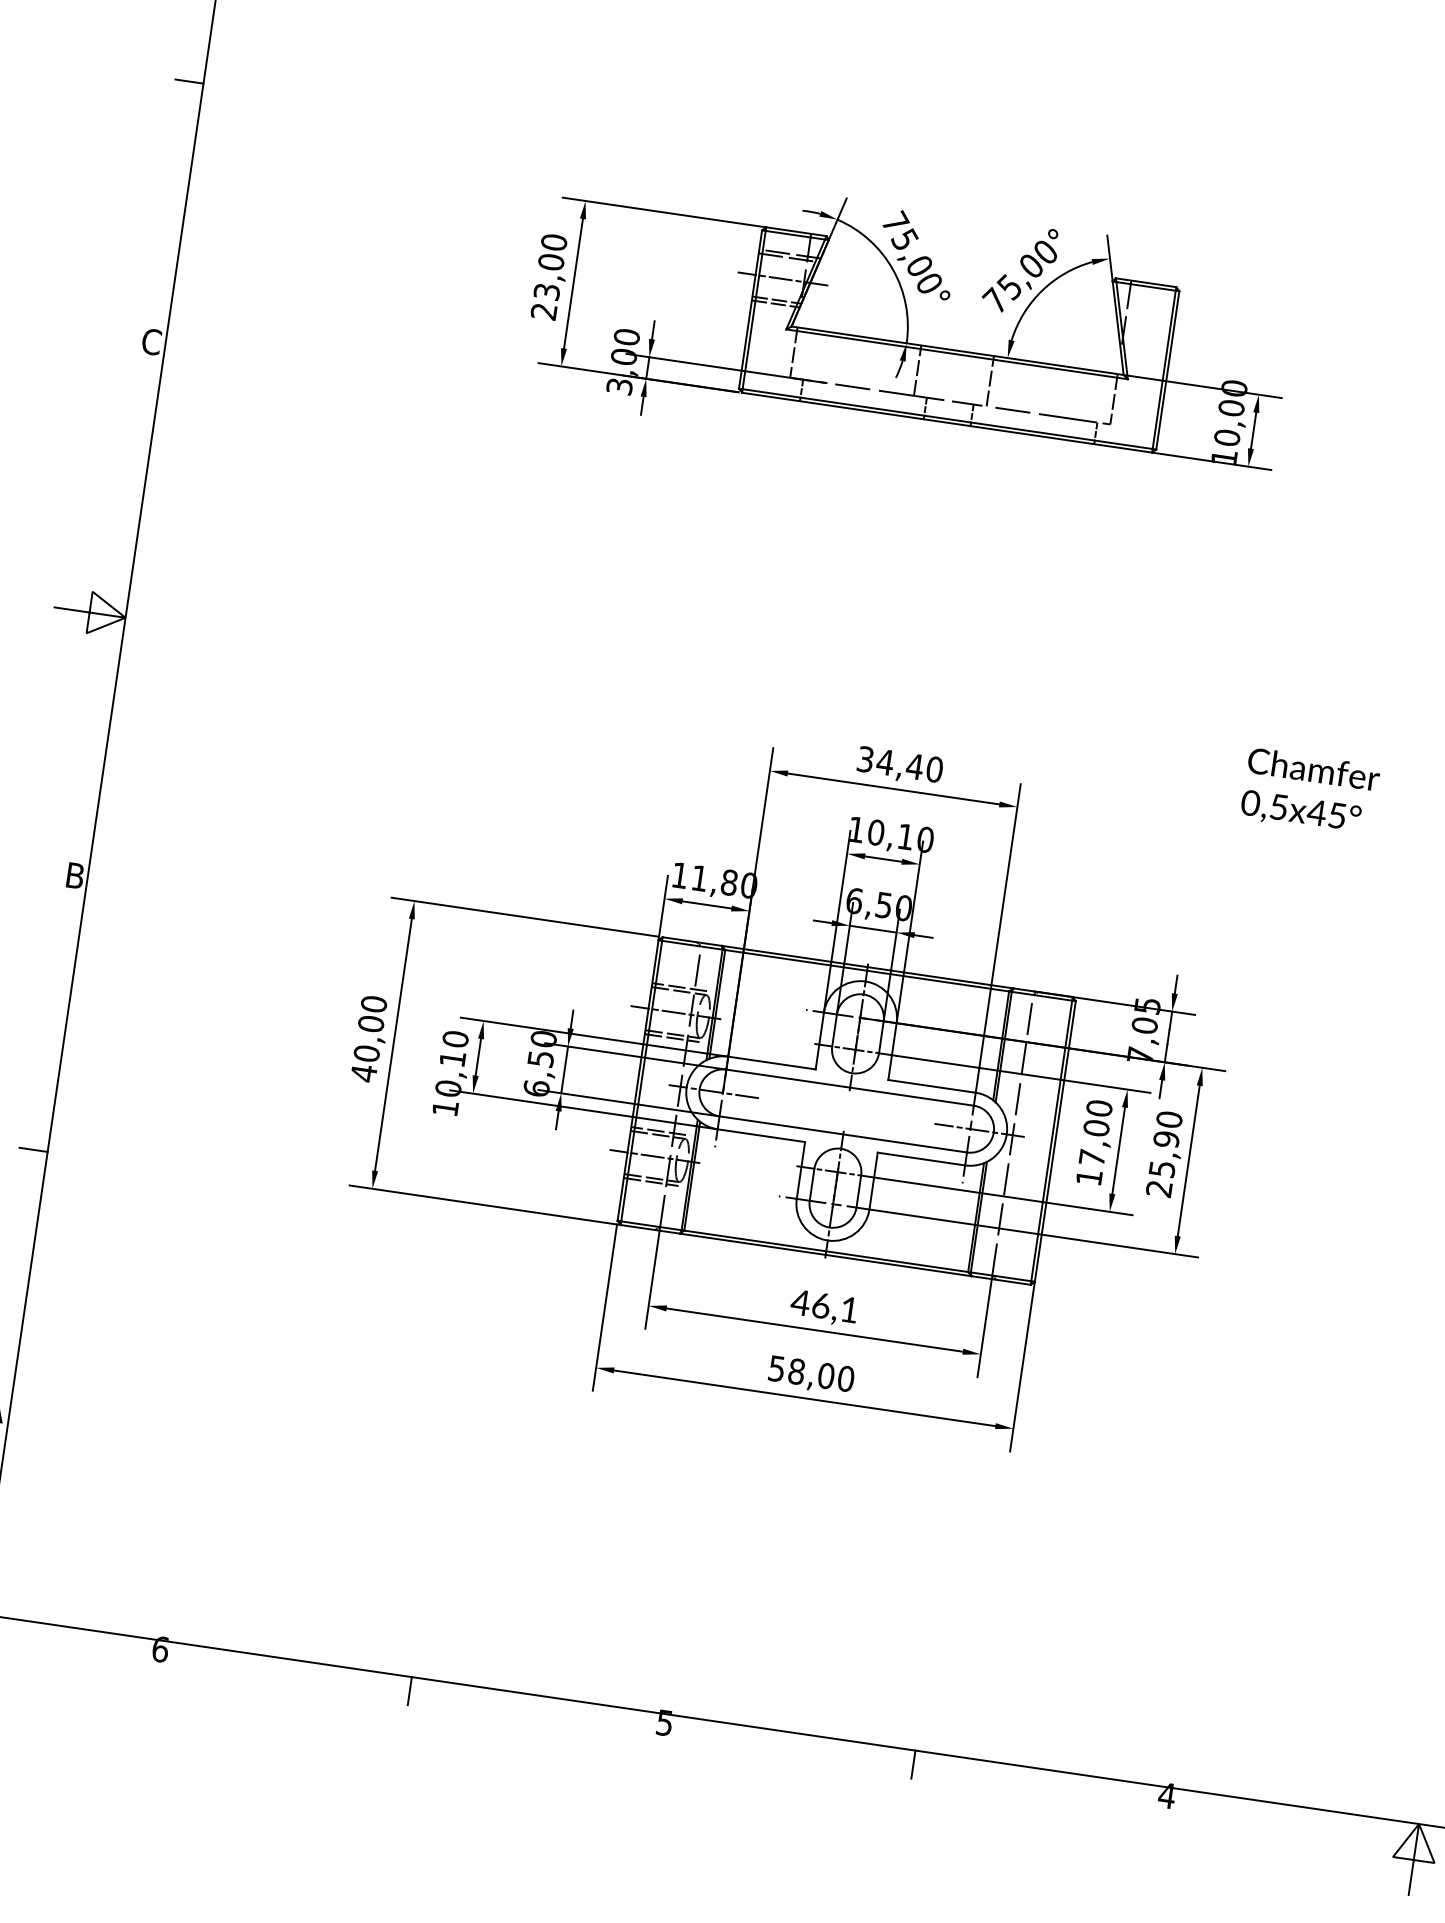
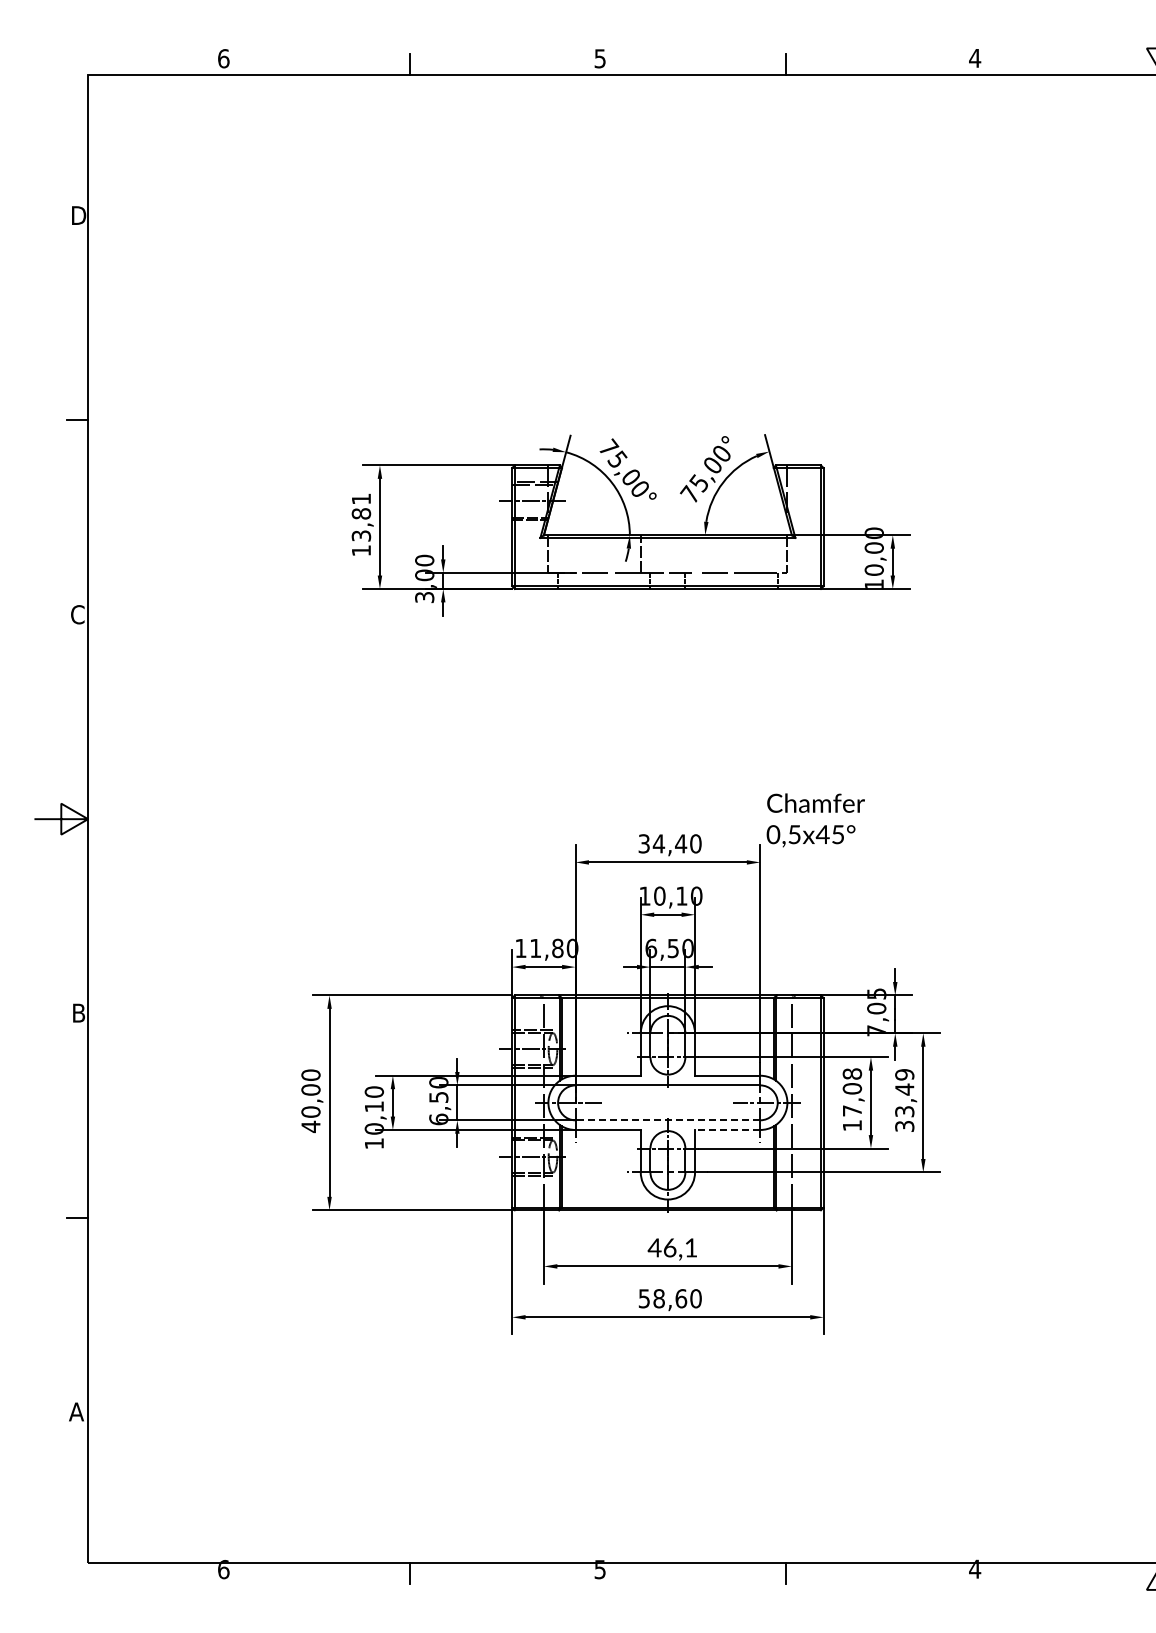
text: (549, 276) -> (361, 524), 23,00 -> 13,81
line: (990, 380) -> (695, 553), removed
text: (1309, 792) -> (815, 820), moved
text: (1099, 1107) -> (852, 1073), 17,00 -> 17,08
line: (842, 1134) -> (667, 1120), solid -> dashed
text: (1164, 1154) -> (904, 1100), 25,90 -> 33,49
line: (921, 1158) -> (727, 1129), solid -> dashed
text: (826, 1375) -> (681, 1298), 58,00 -> 58,60

